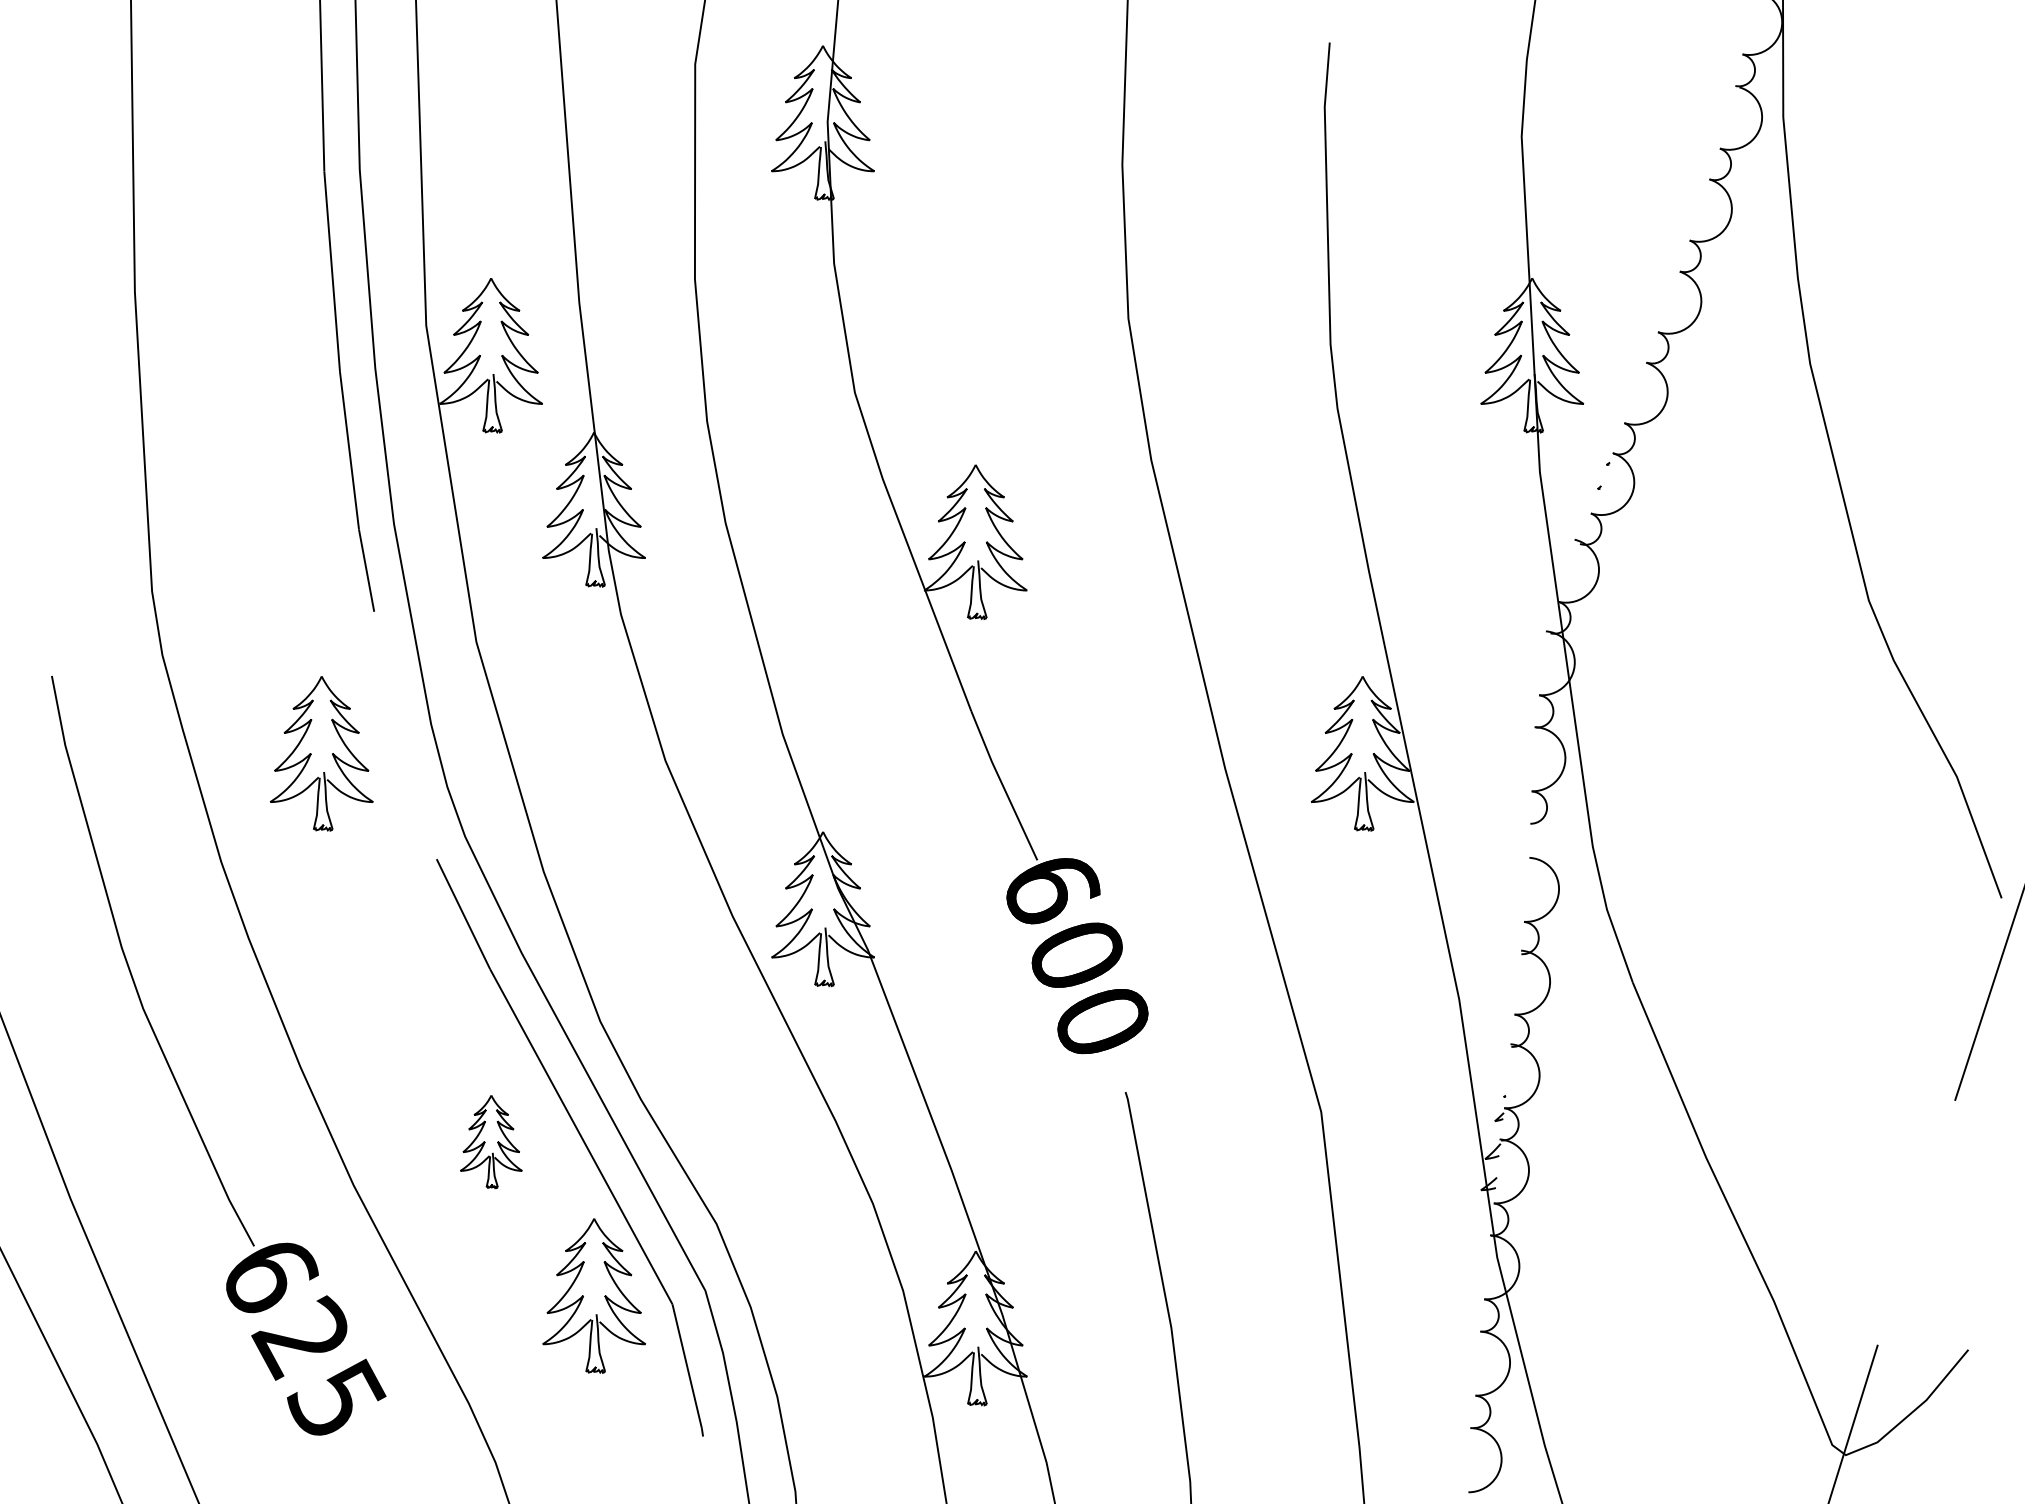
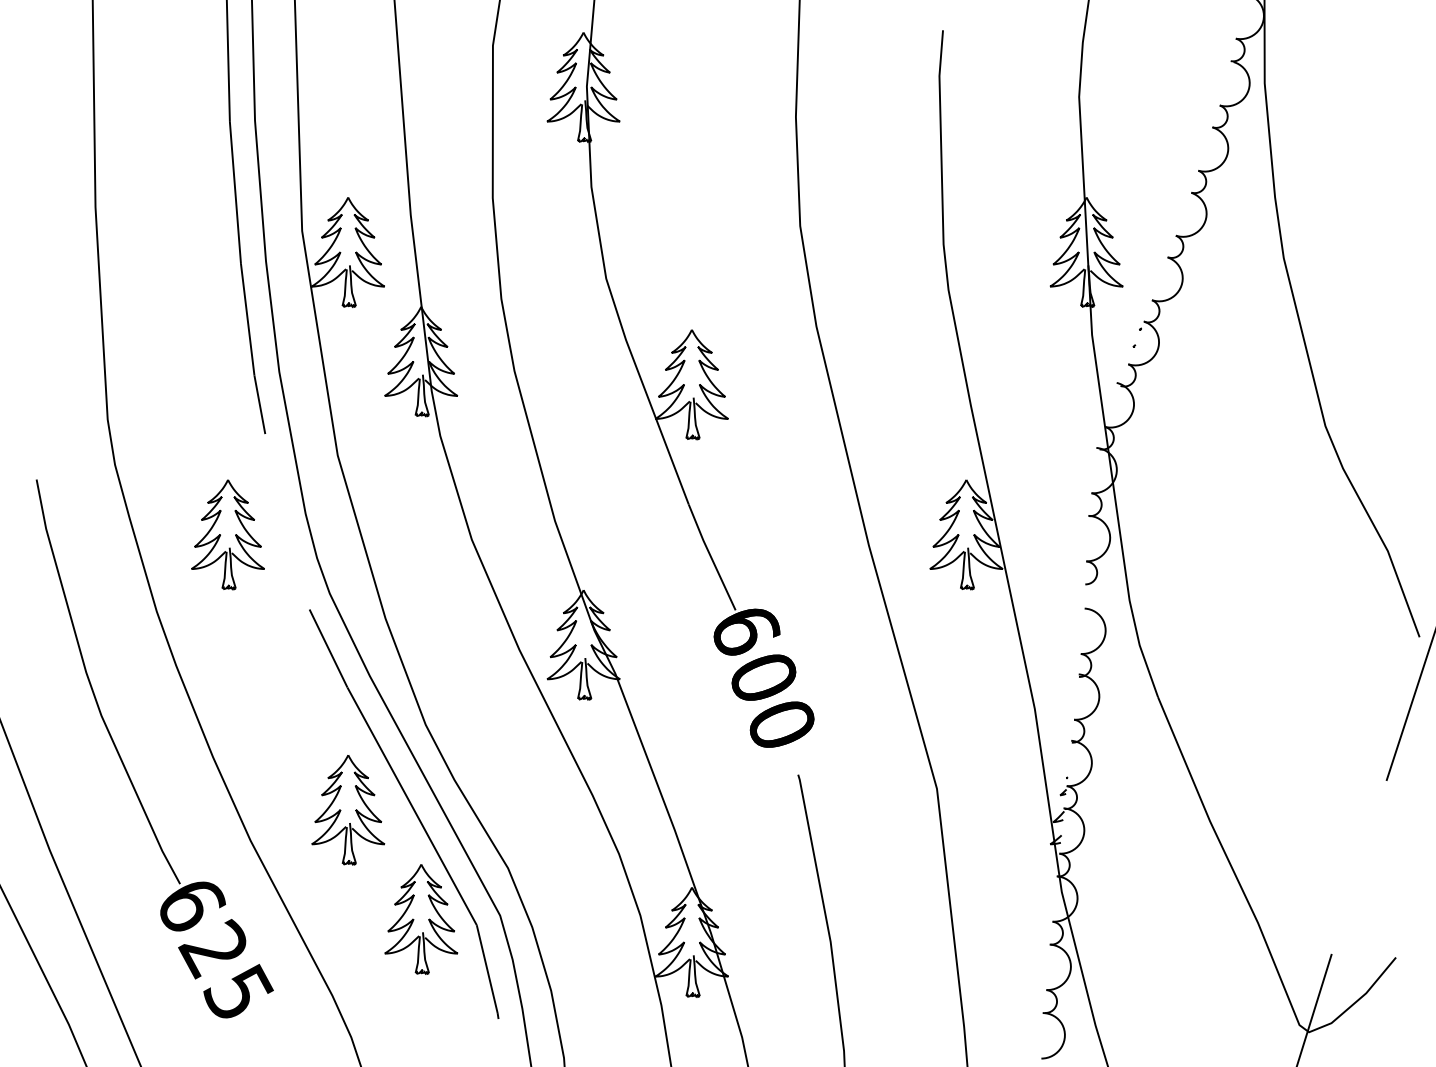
part: (491, 1141) -> (348, 809), size x1.67

